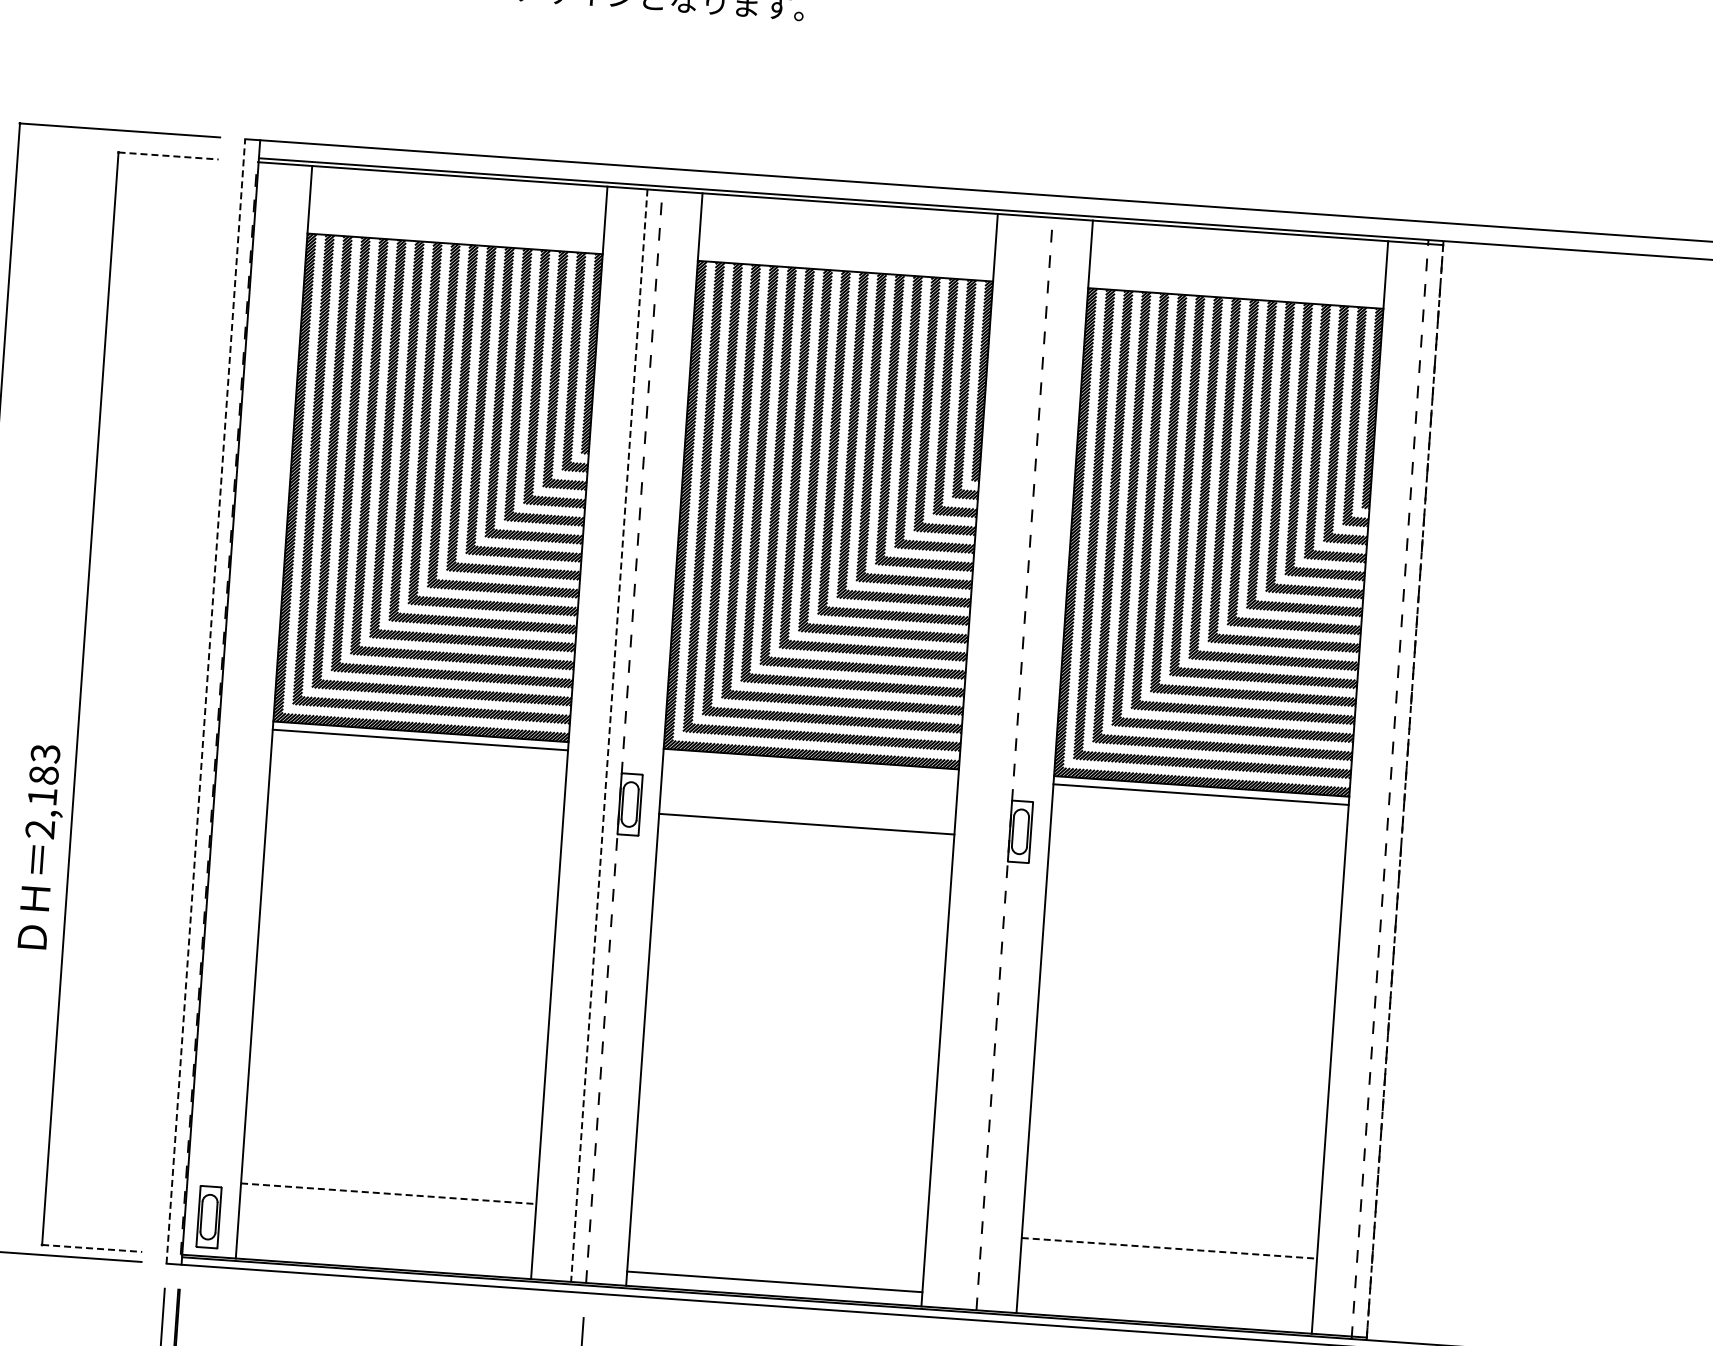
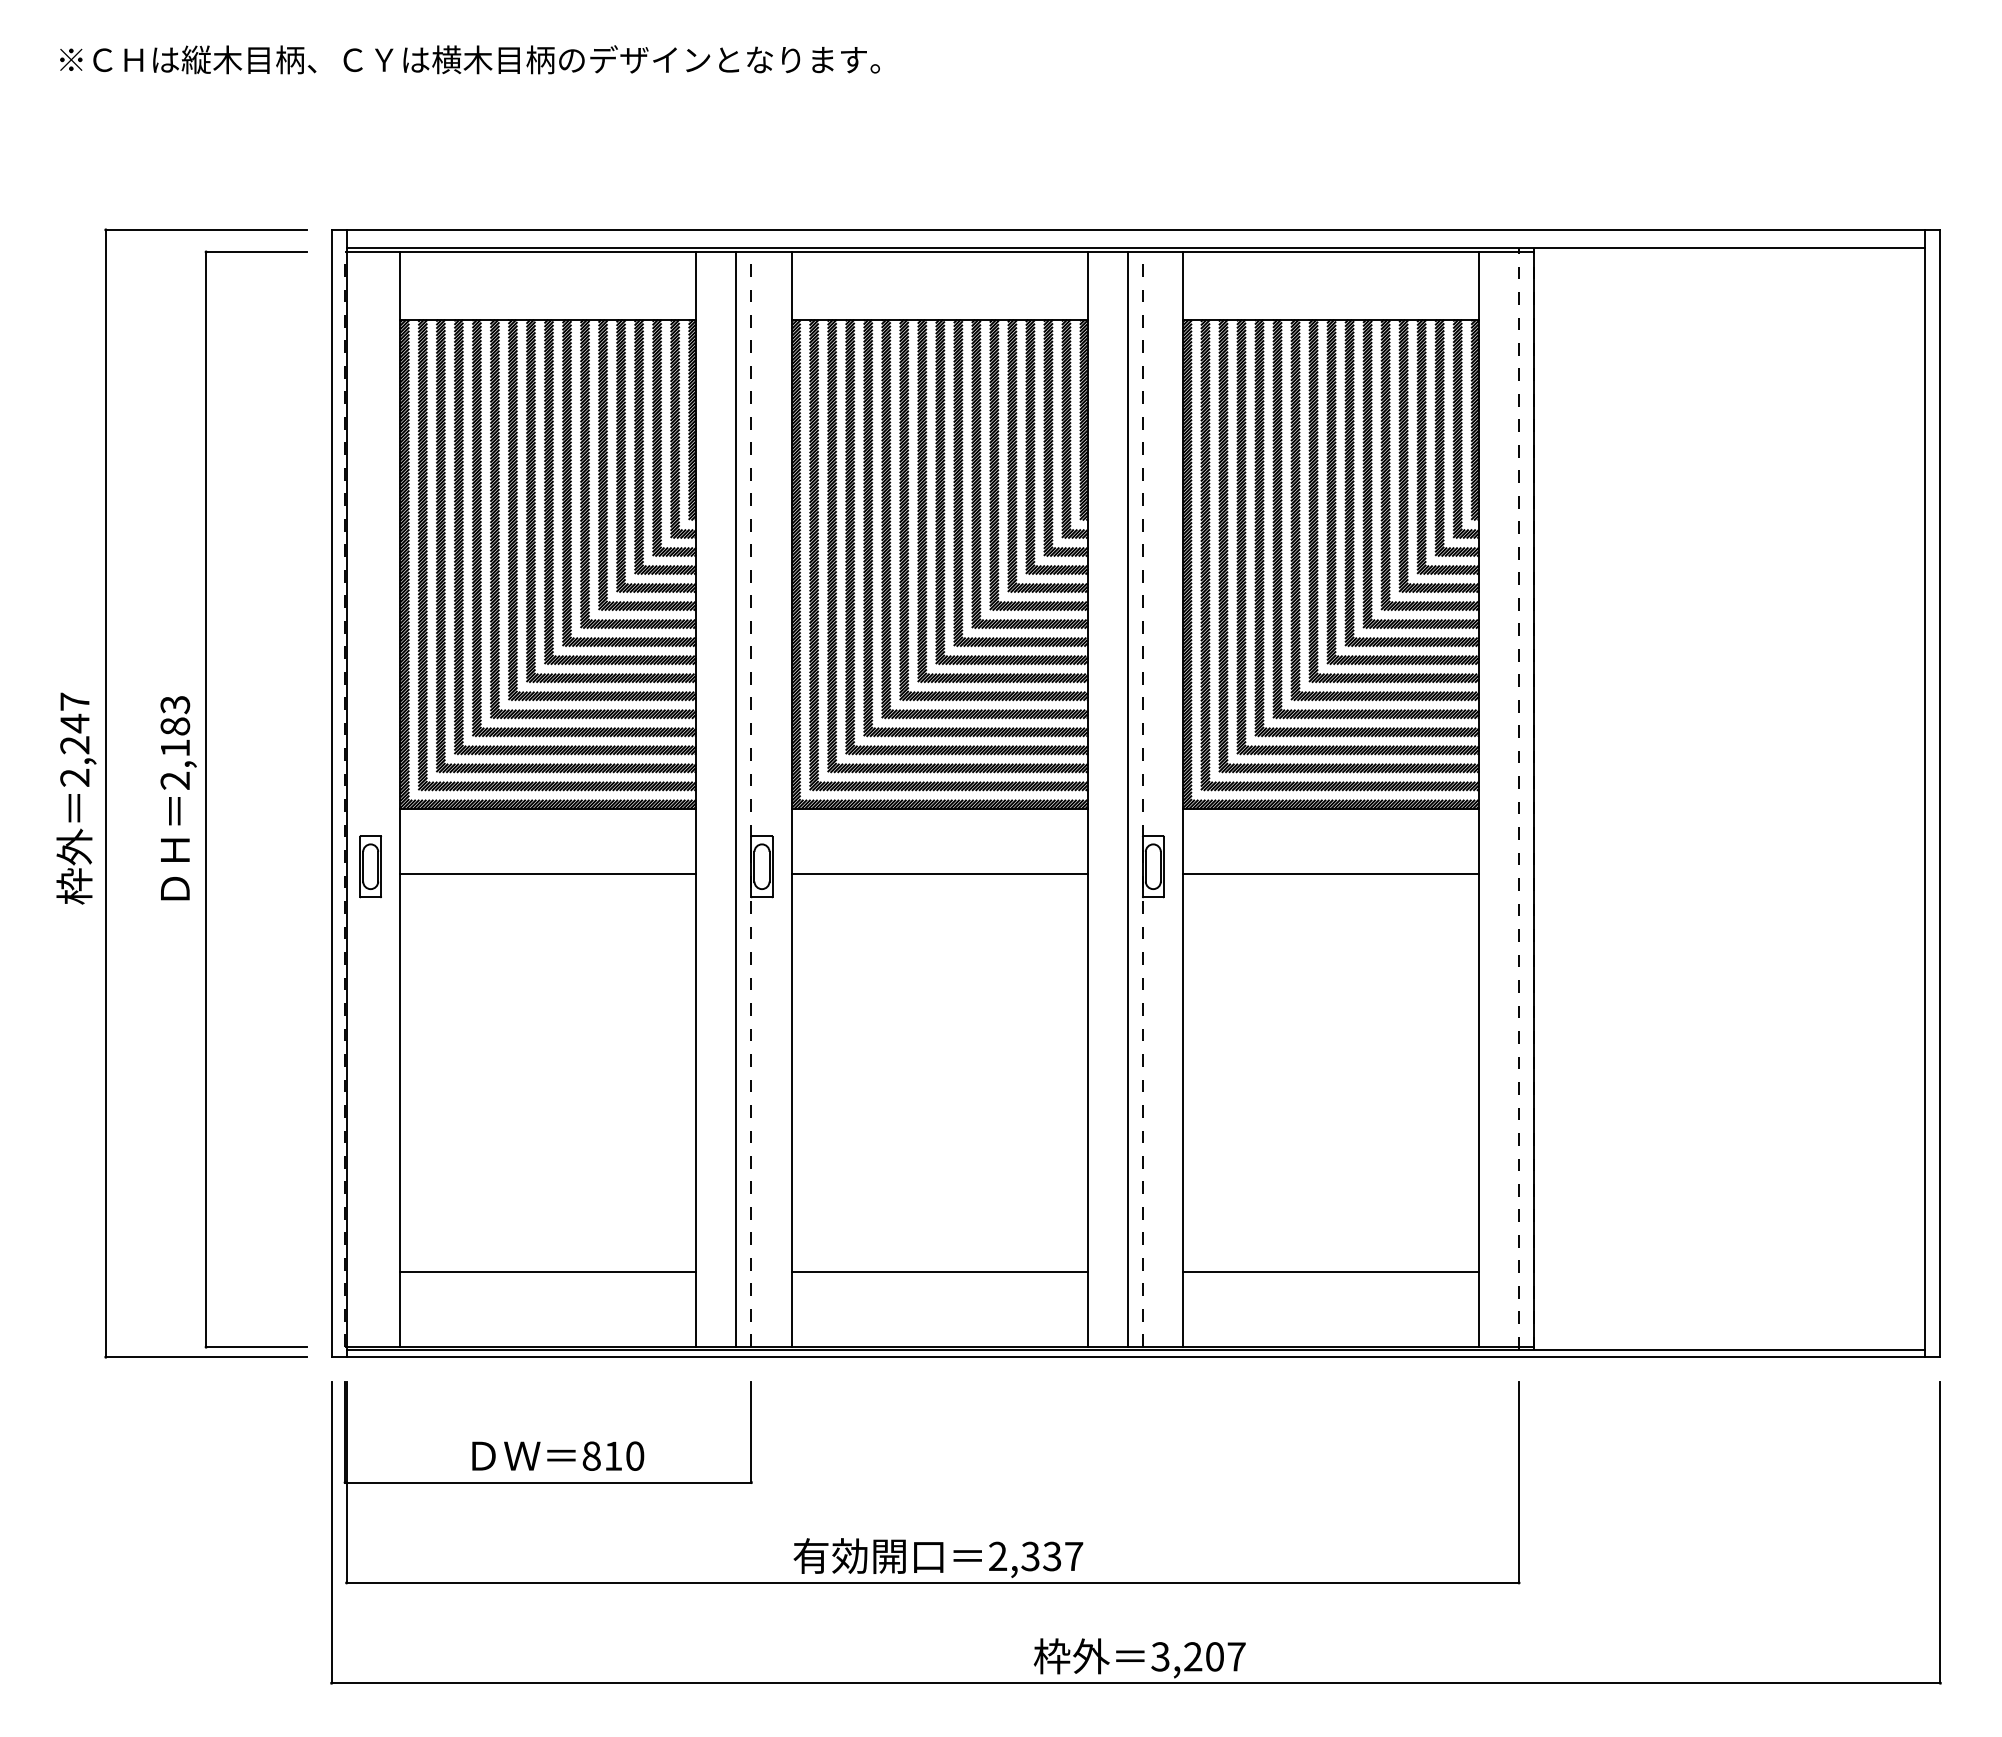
line: (168, 155) -> (256, 251), dashed -> solid
line: (205, 701) -> (331, 793), dashed -> solid
line: (609, 735) -> (736, 799), dashed -> solid
line: (420, 740) -> (548, 874), moved
line: (999, 762) -> (1127, 799), added
line: (1405, 791) -> (1534, 799), dashed -> solid
line: (1200, 795) -> (1330, 874), moved
text: (42, 847) -> (178, 798), moved
line: (388, 1193) -> (548, 1271), dashed -> solid
part: (208, 1216) -> (370, 866), moved
line: (1169, 1247) -> (1330, 1271), dashed -> solid
line: (92, 1248) -> (256, 1347), dashed -> solid
line: (774, 1281) -> (939, 1271), moved

